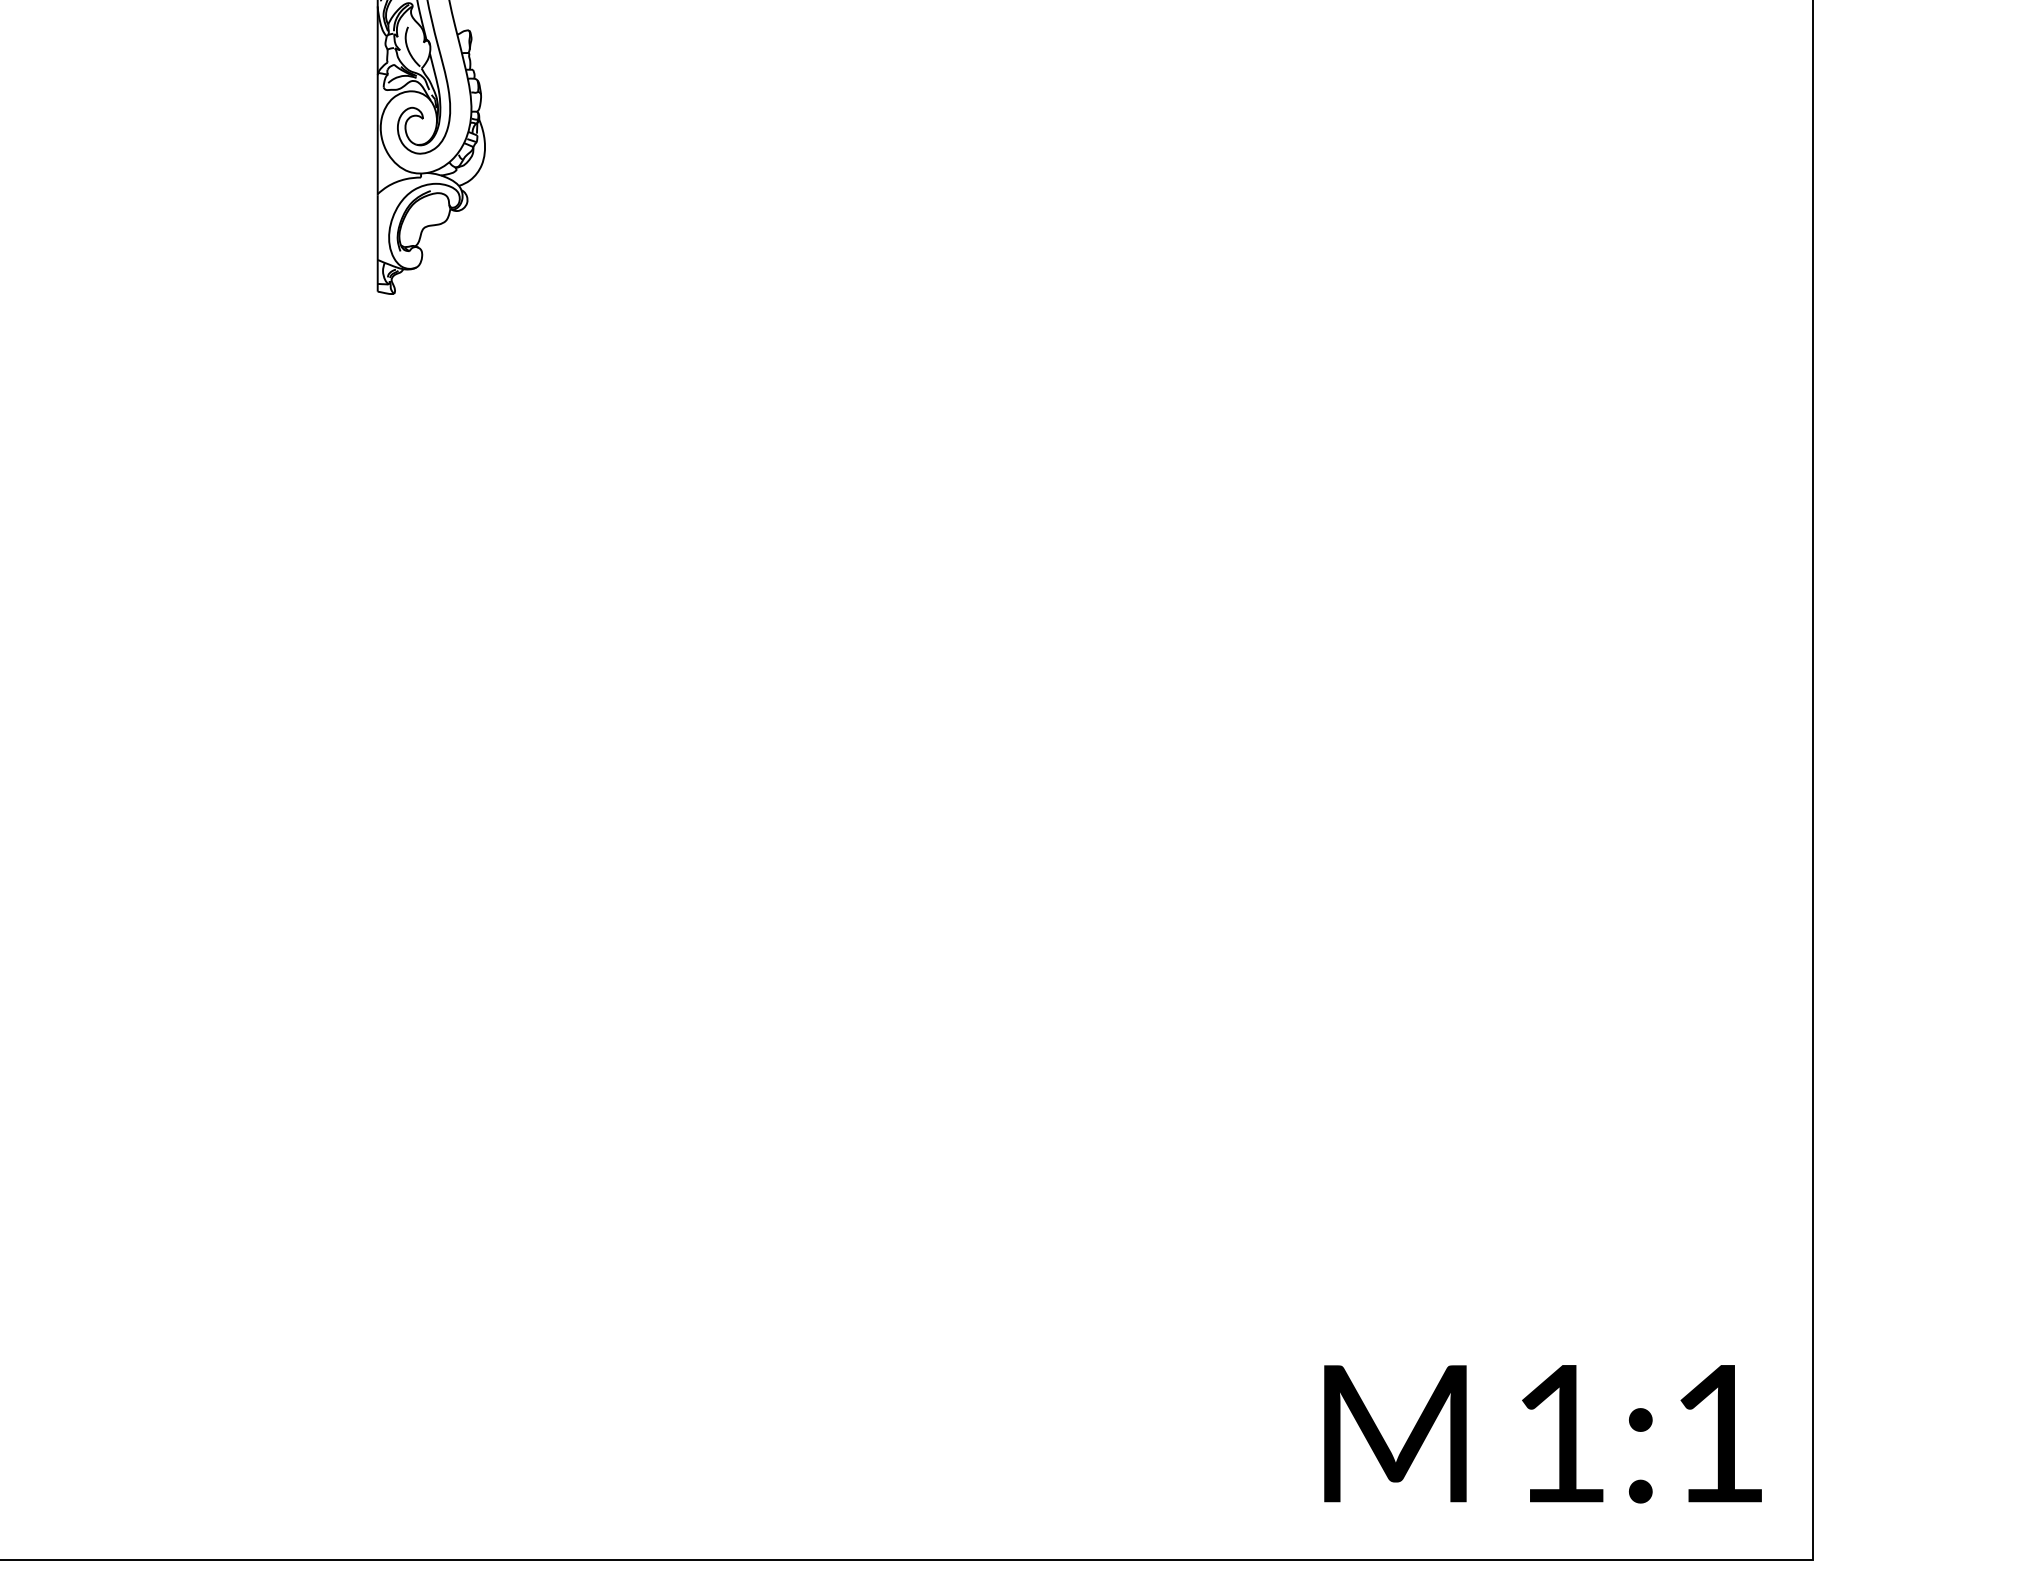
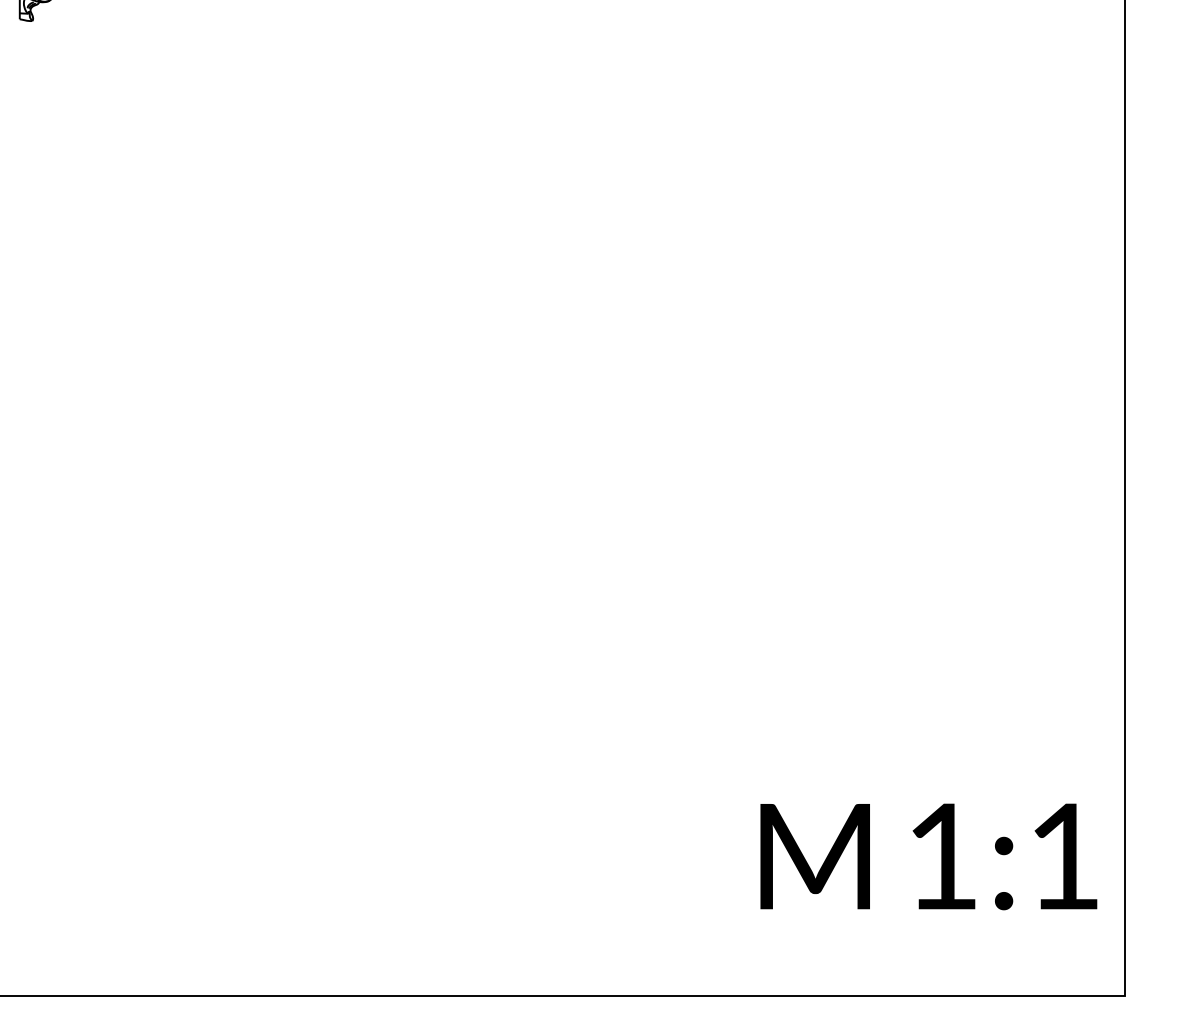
text: (1542, 1434) -> (928, 857), moved

